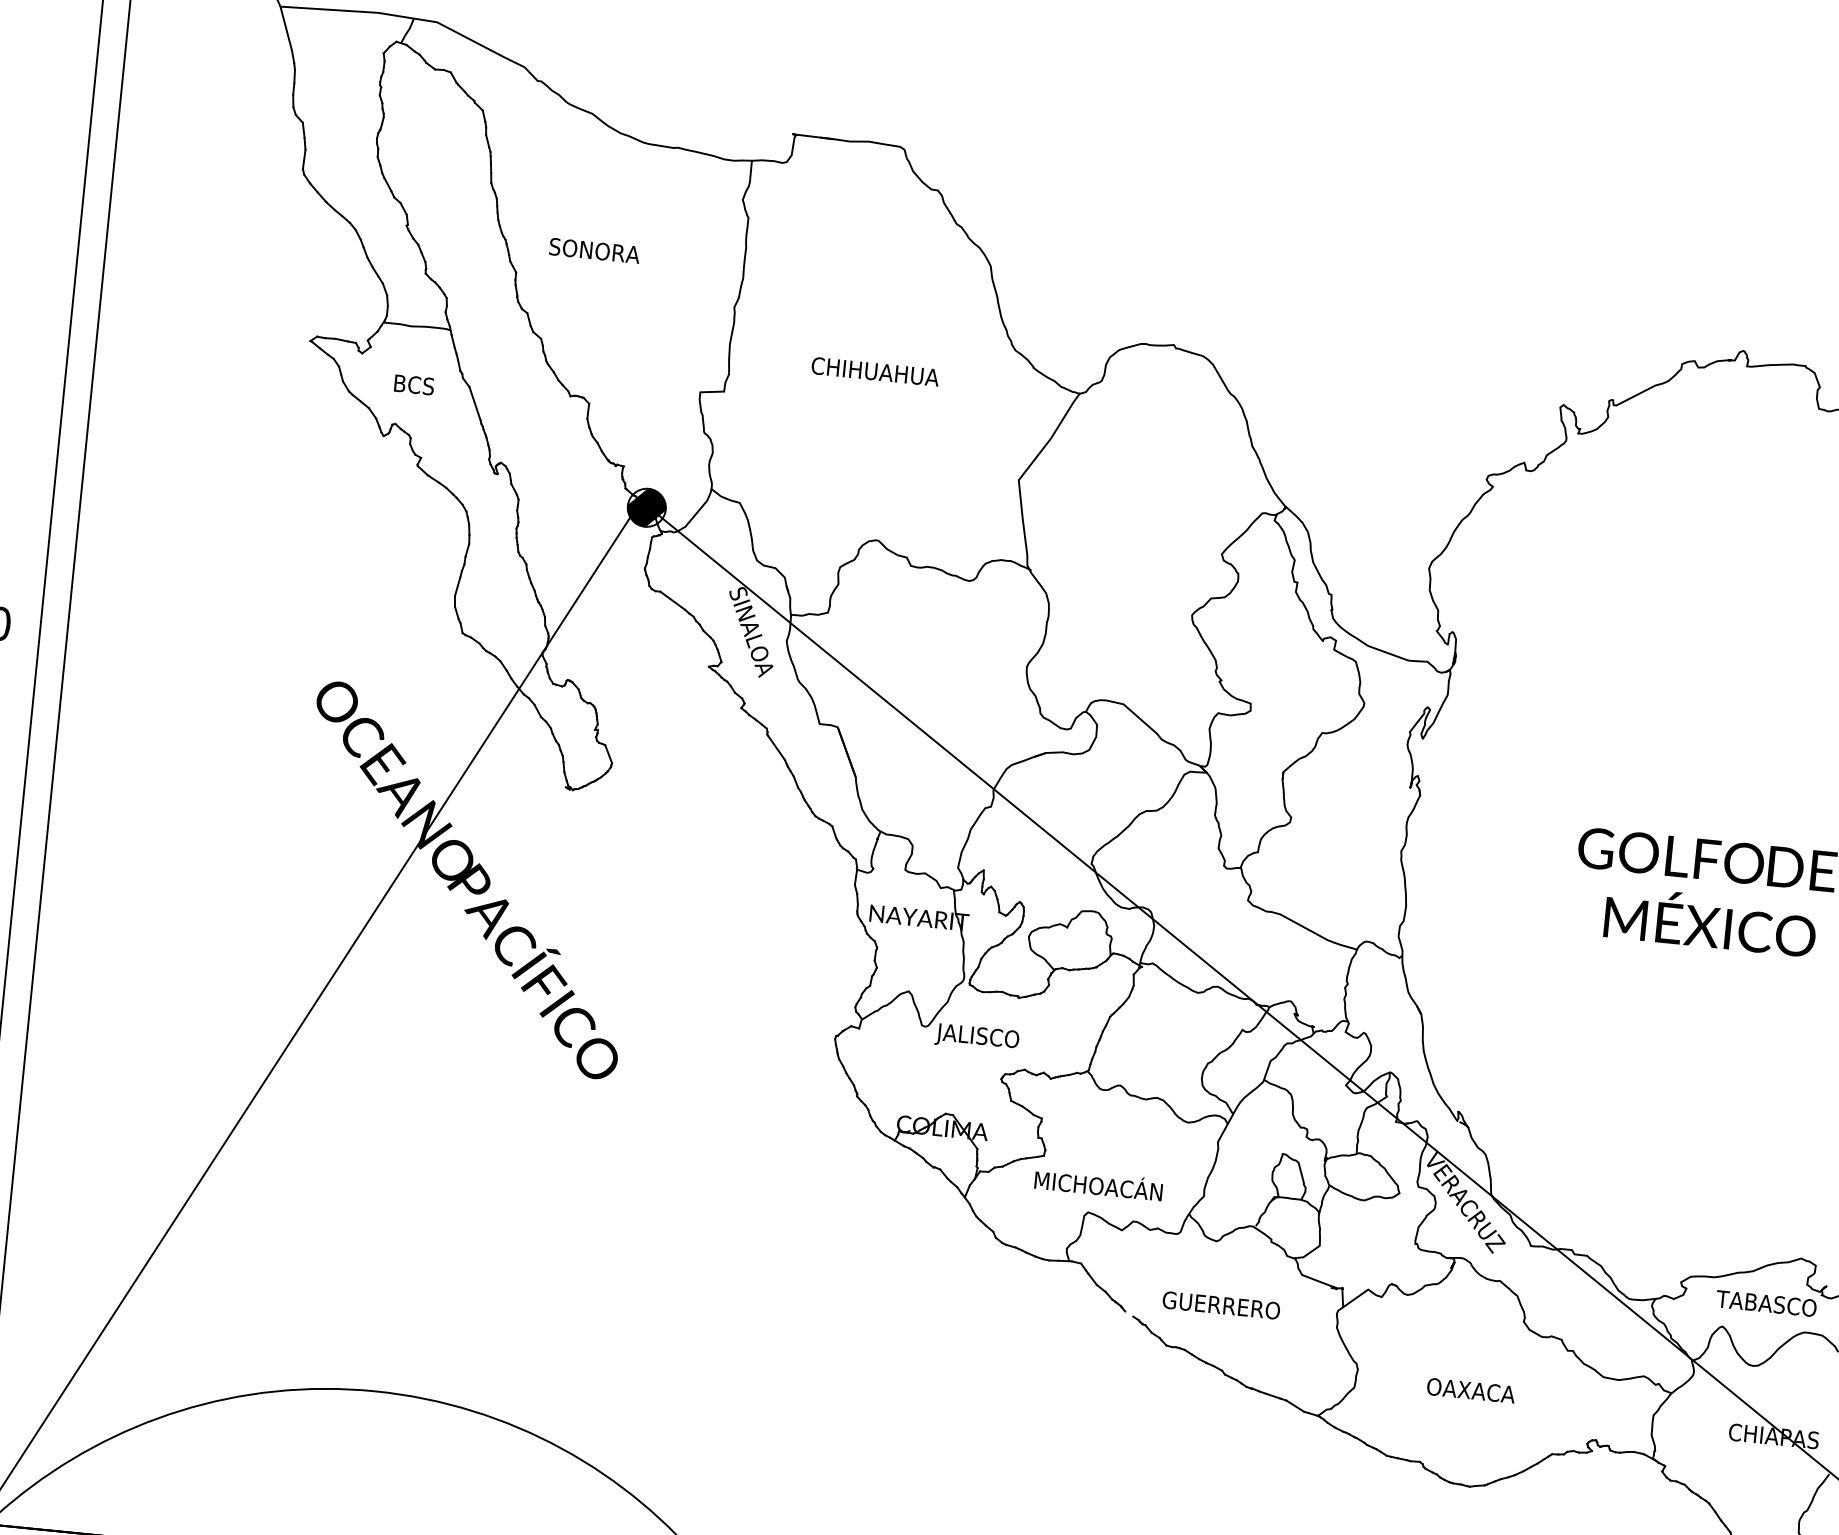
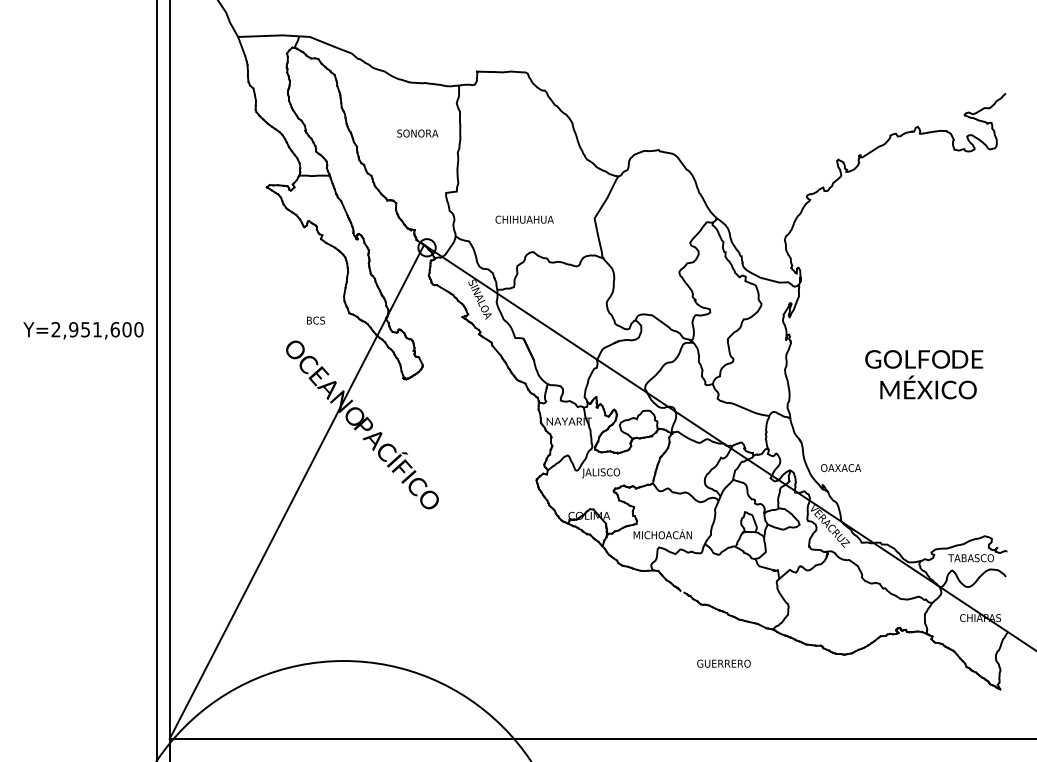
text: (594, 250) -> (417, 133), moved
text: (875, 371) -> (524, 219), moved
text: (413, 384) -> (315, 320), moved
hatch: (645, 507) -> (426, 247), removed
text: (1220, 1304) -> (723, 663), moved
text: (1471, 1391) -> (841, 468), moved

